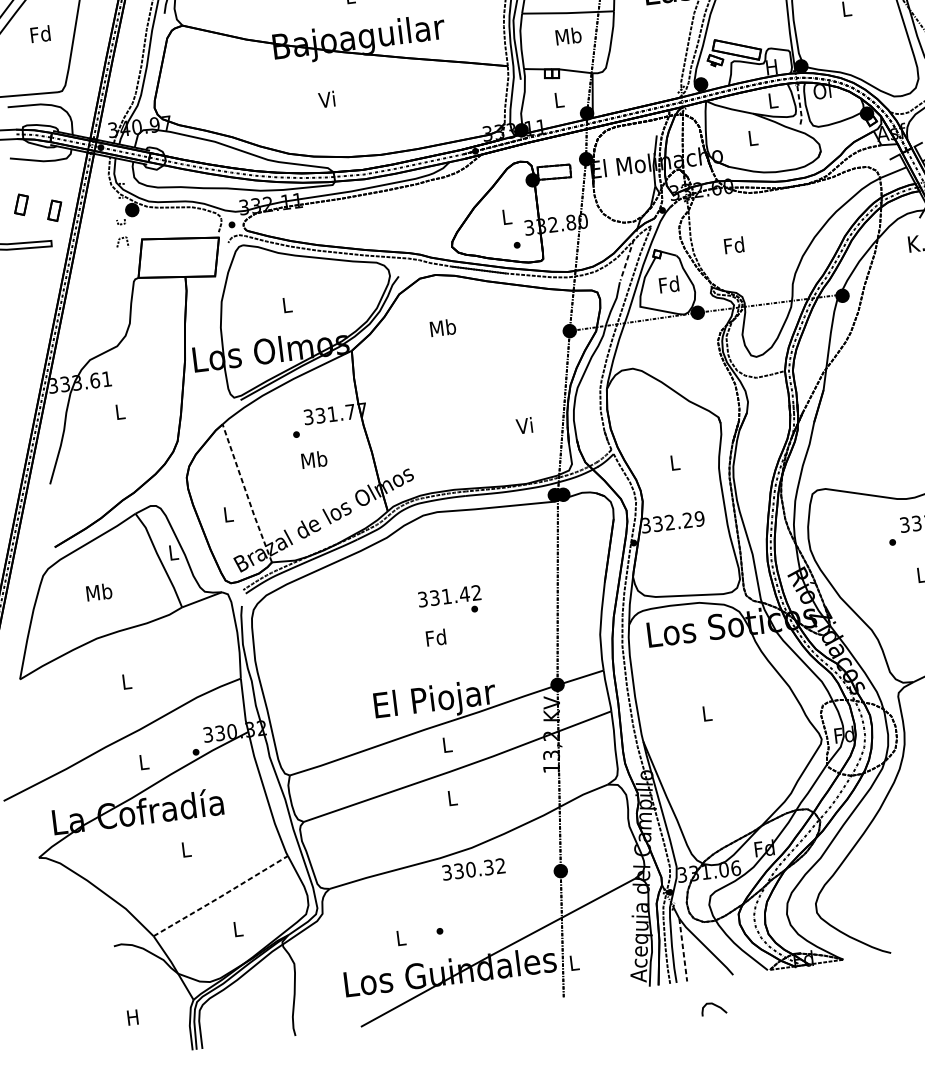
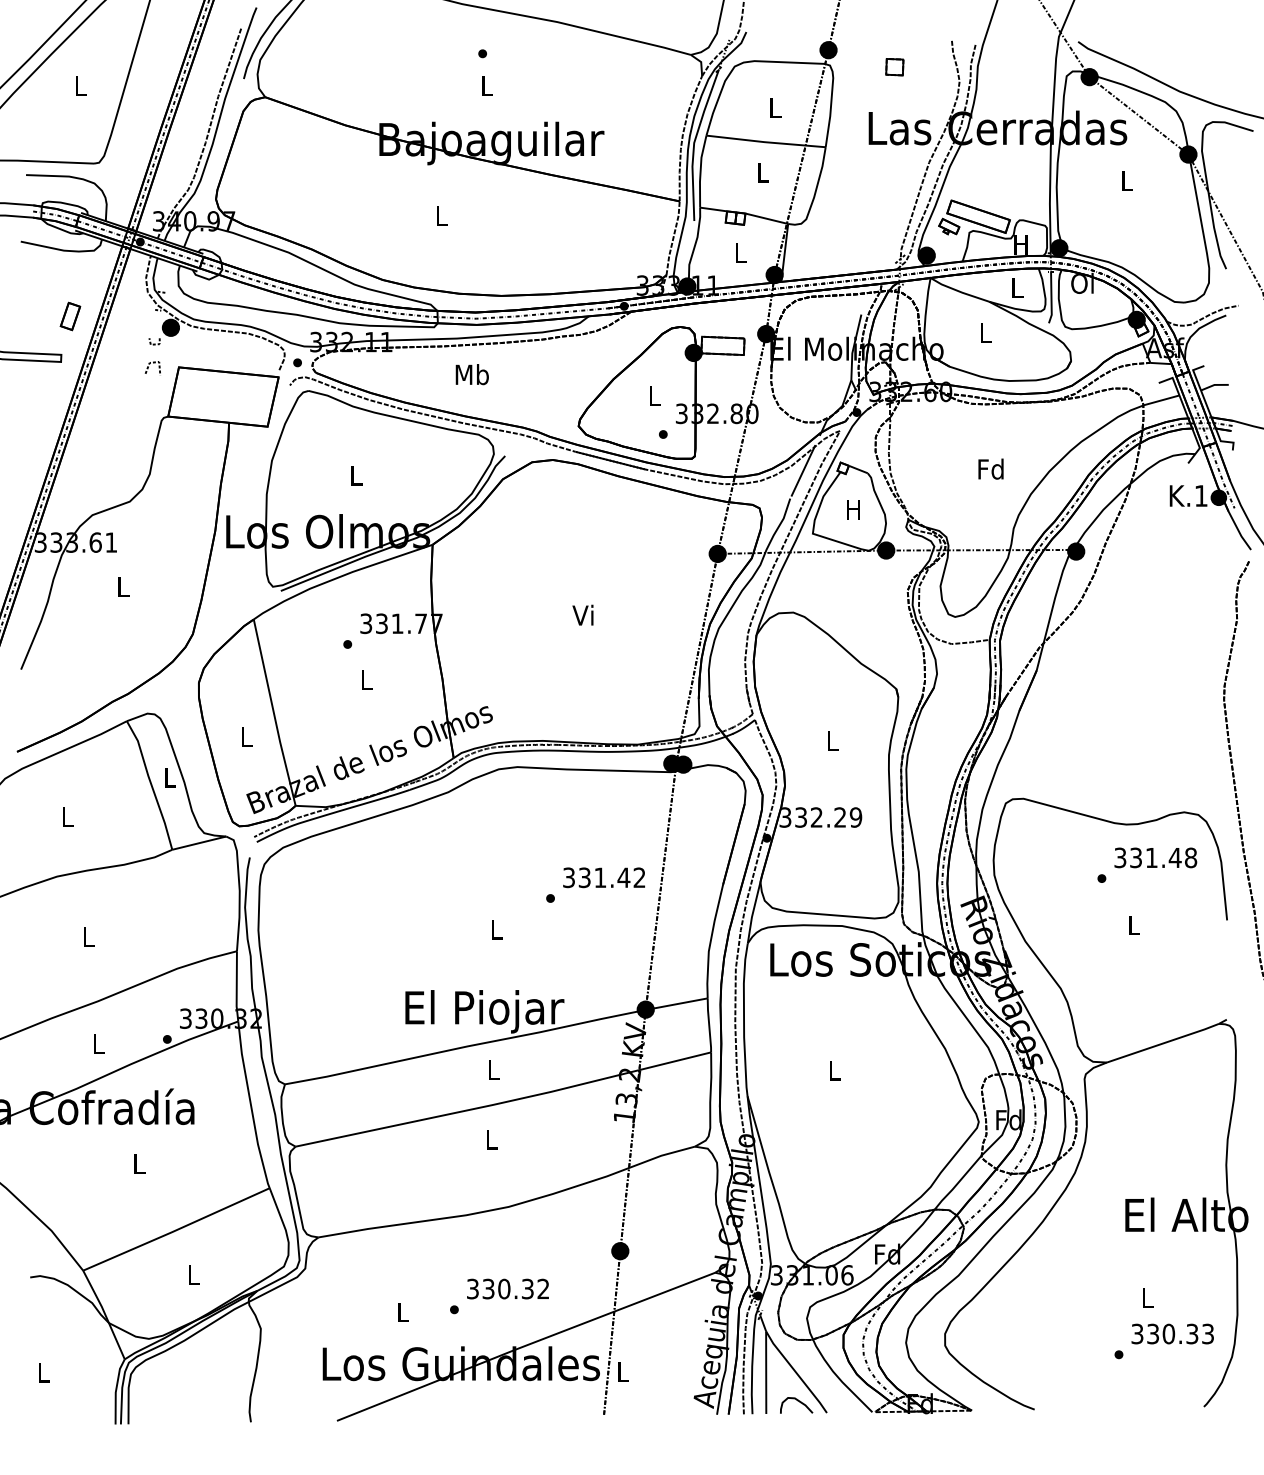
text: (39, 34) -> (79, 85), Fd -> L
text: (568, 35) -> (762, 171), Mb -> L
text: (326, 99) -> (439, 215), Vi -> L
line: (800, 105) -> (1051, 298), dashed -> solid
part: (21, 204) -> (28, 303), removed
text: (733, 244) -> (990, 468), moved
line: (627, 260) -> (803, 471), dashed -> solid
text: (669, 284) -> (853, 509), Fd -> H
text: (442, 327) -> (471, 374), moved
text: (523, 425) -> (582, 614), moved
text: (314, 459) -> (366, 679), Mb -> L
line: (246, 494) -> (273, 713), dashed -> solid
text: (99, 591) -> (67, 816), Mb -> L
text: (449, 596) -> (603, 877), moved
text: (435, 637) -> (495, 928), Fd -> L
text: (473, 869) -> (507, 1288), moved
line: (220, 896) -> (176, 1230), dashed -> solid
line: (683, 950) -> (766, 1373), dashed -> solid
curve: (714, 1005) -> (797, 1401), moved
text: (132, 1017) -> (43, 1372), H -> L

